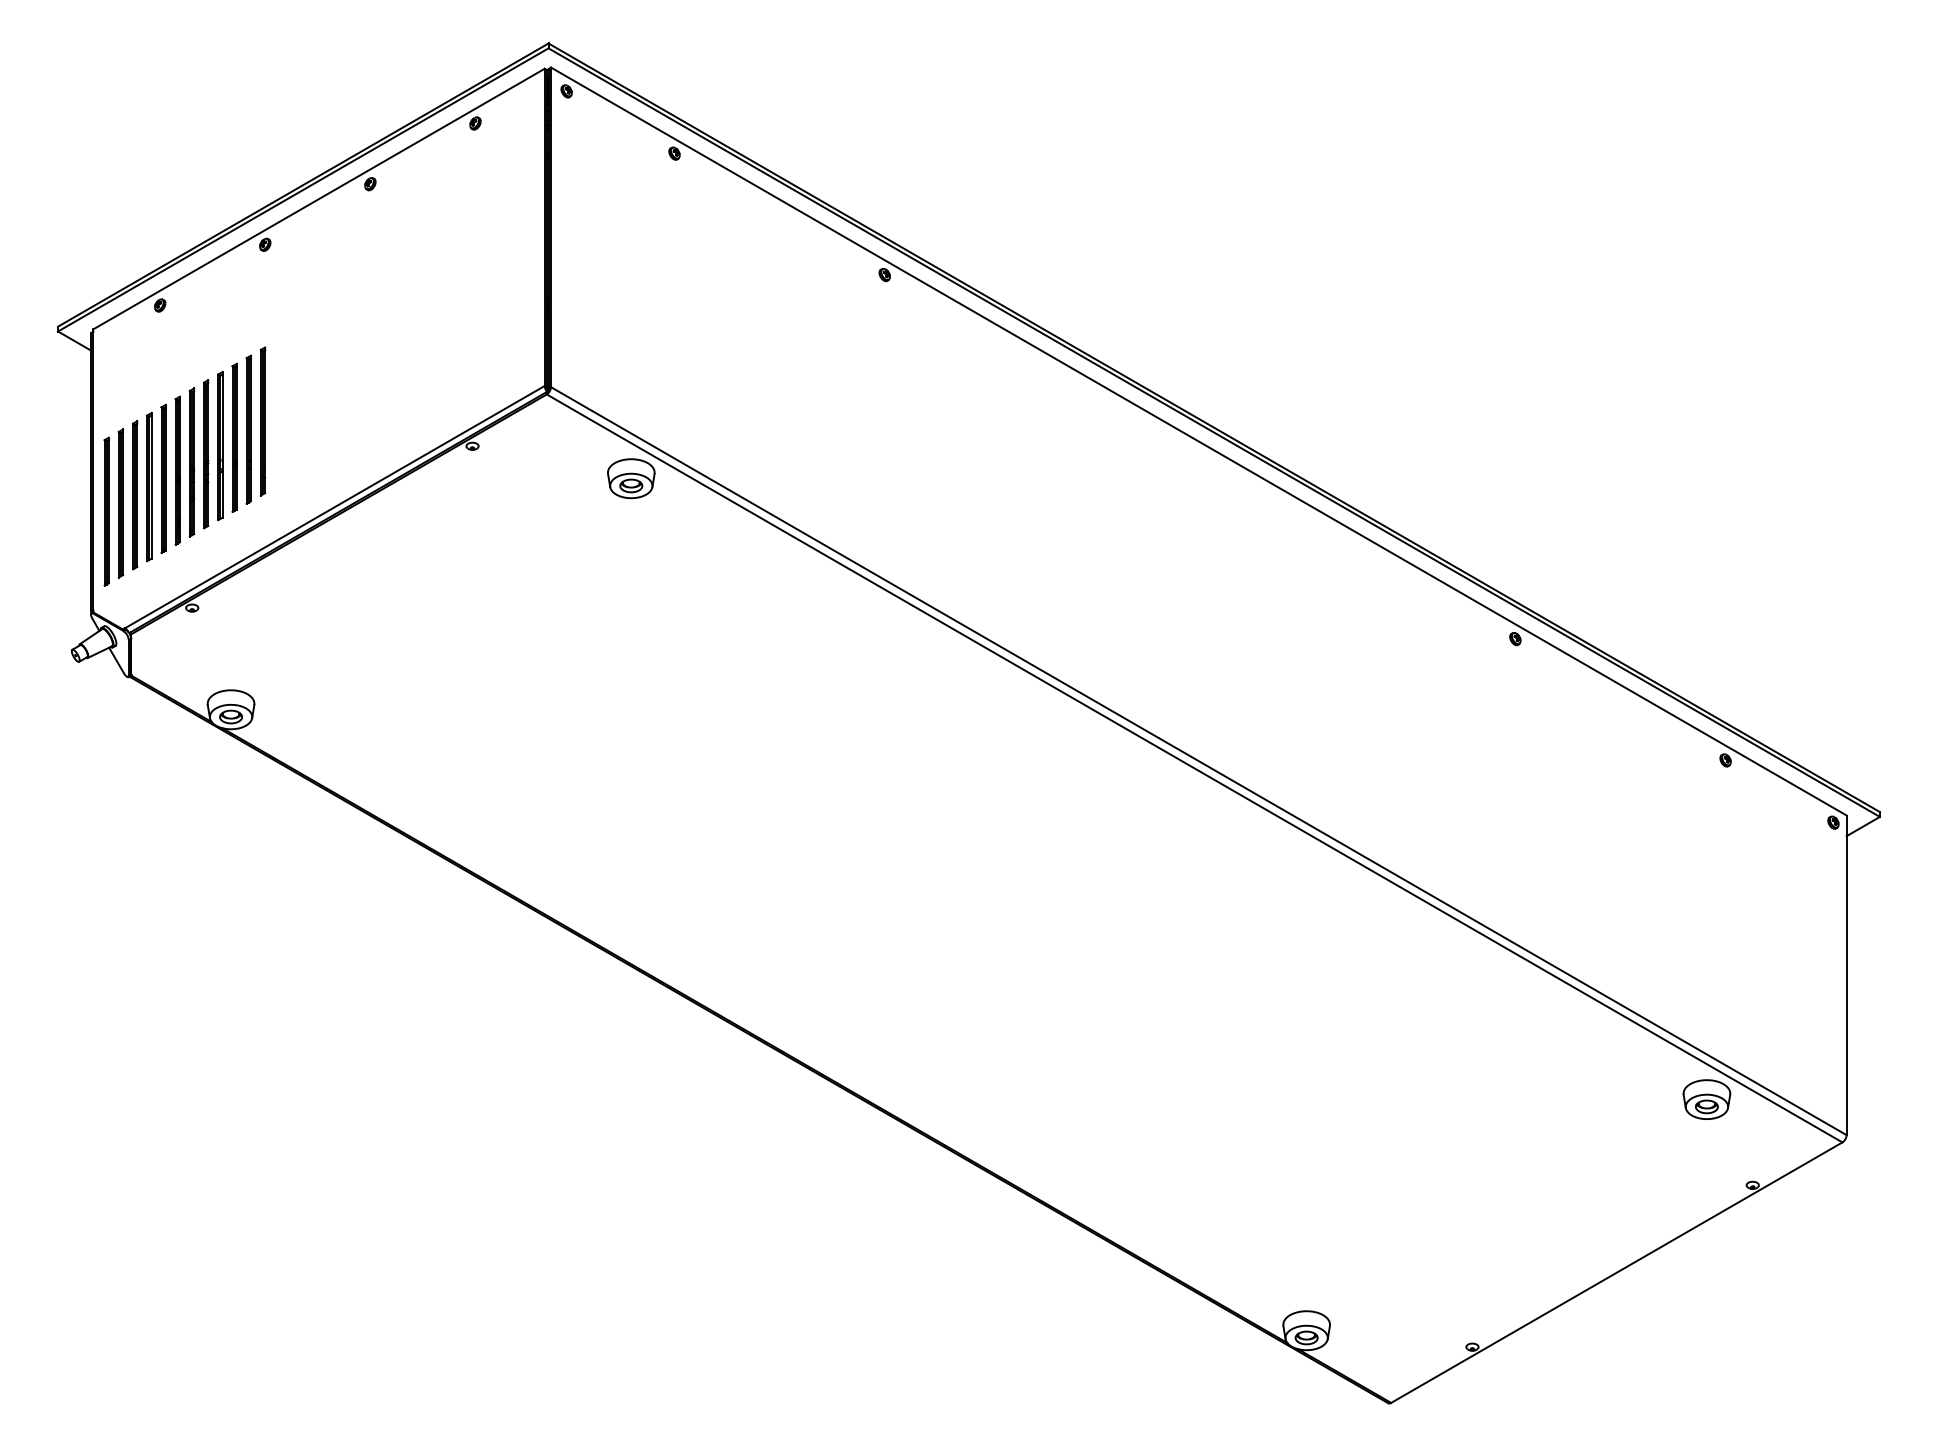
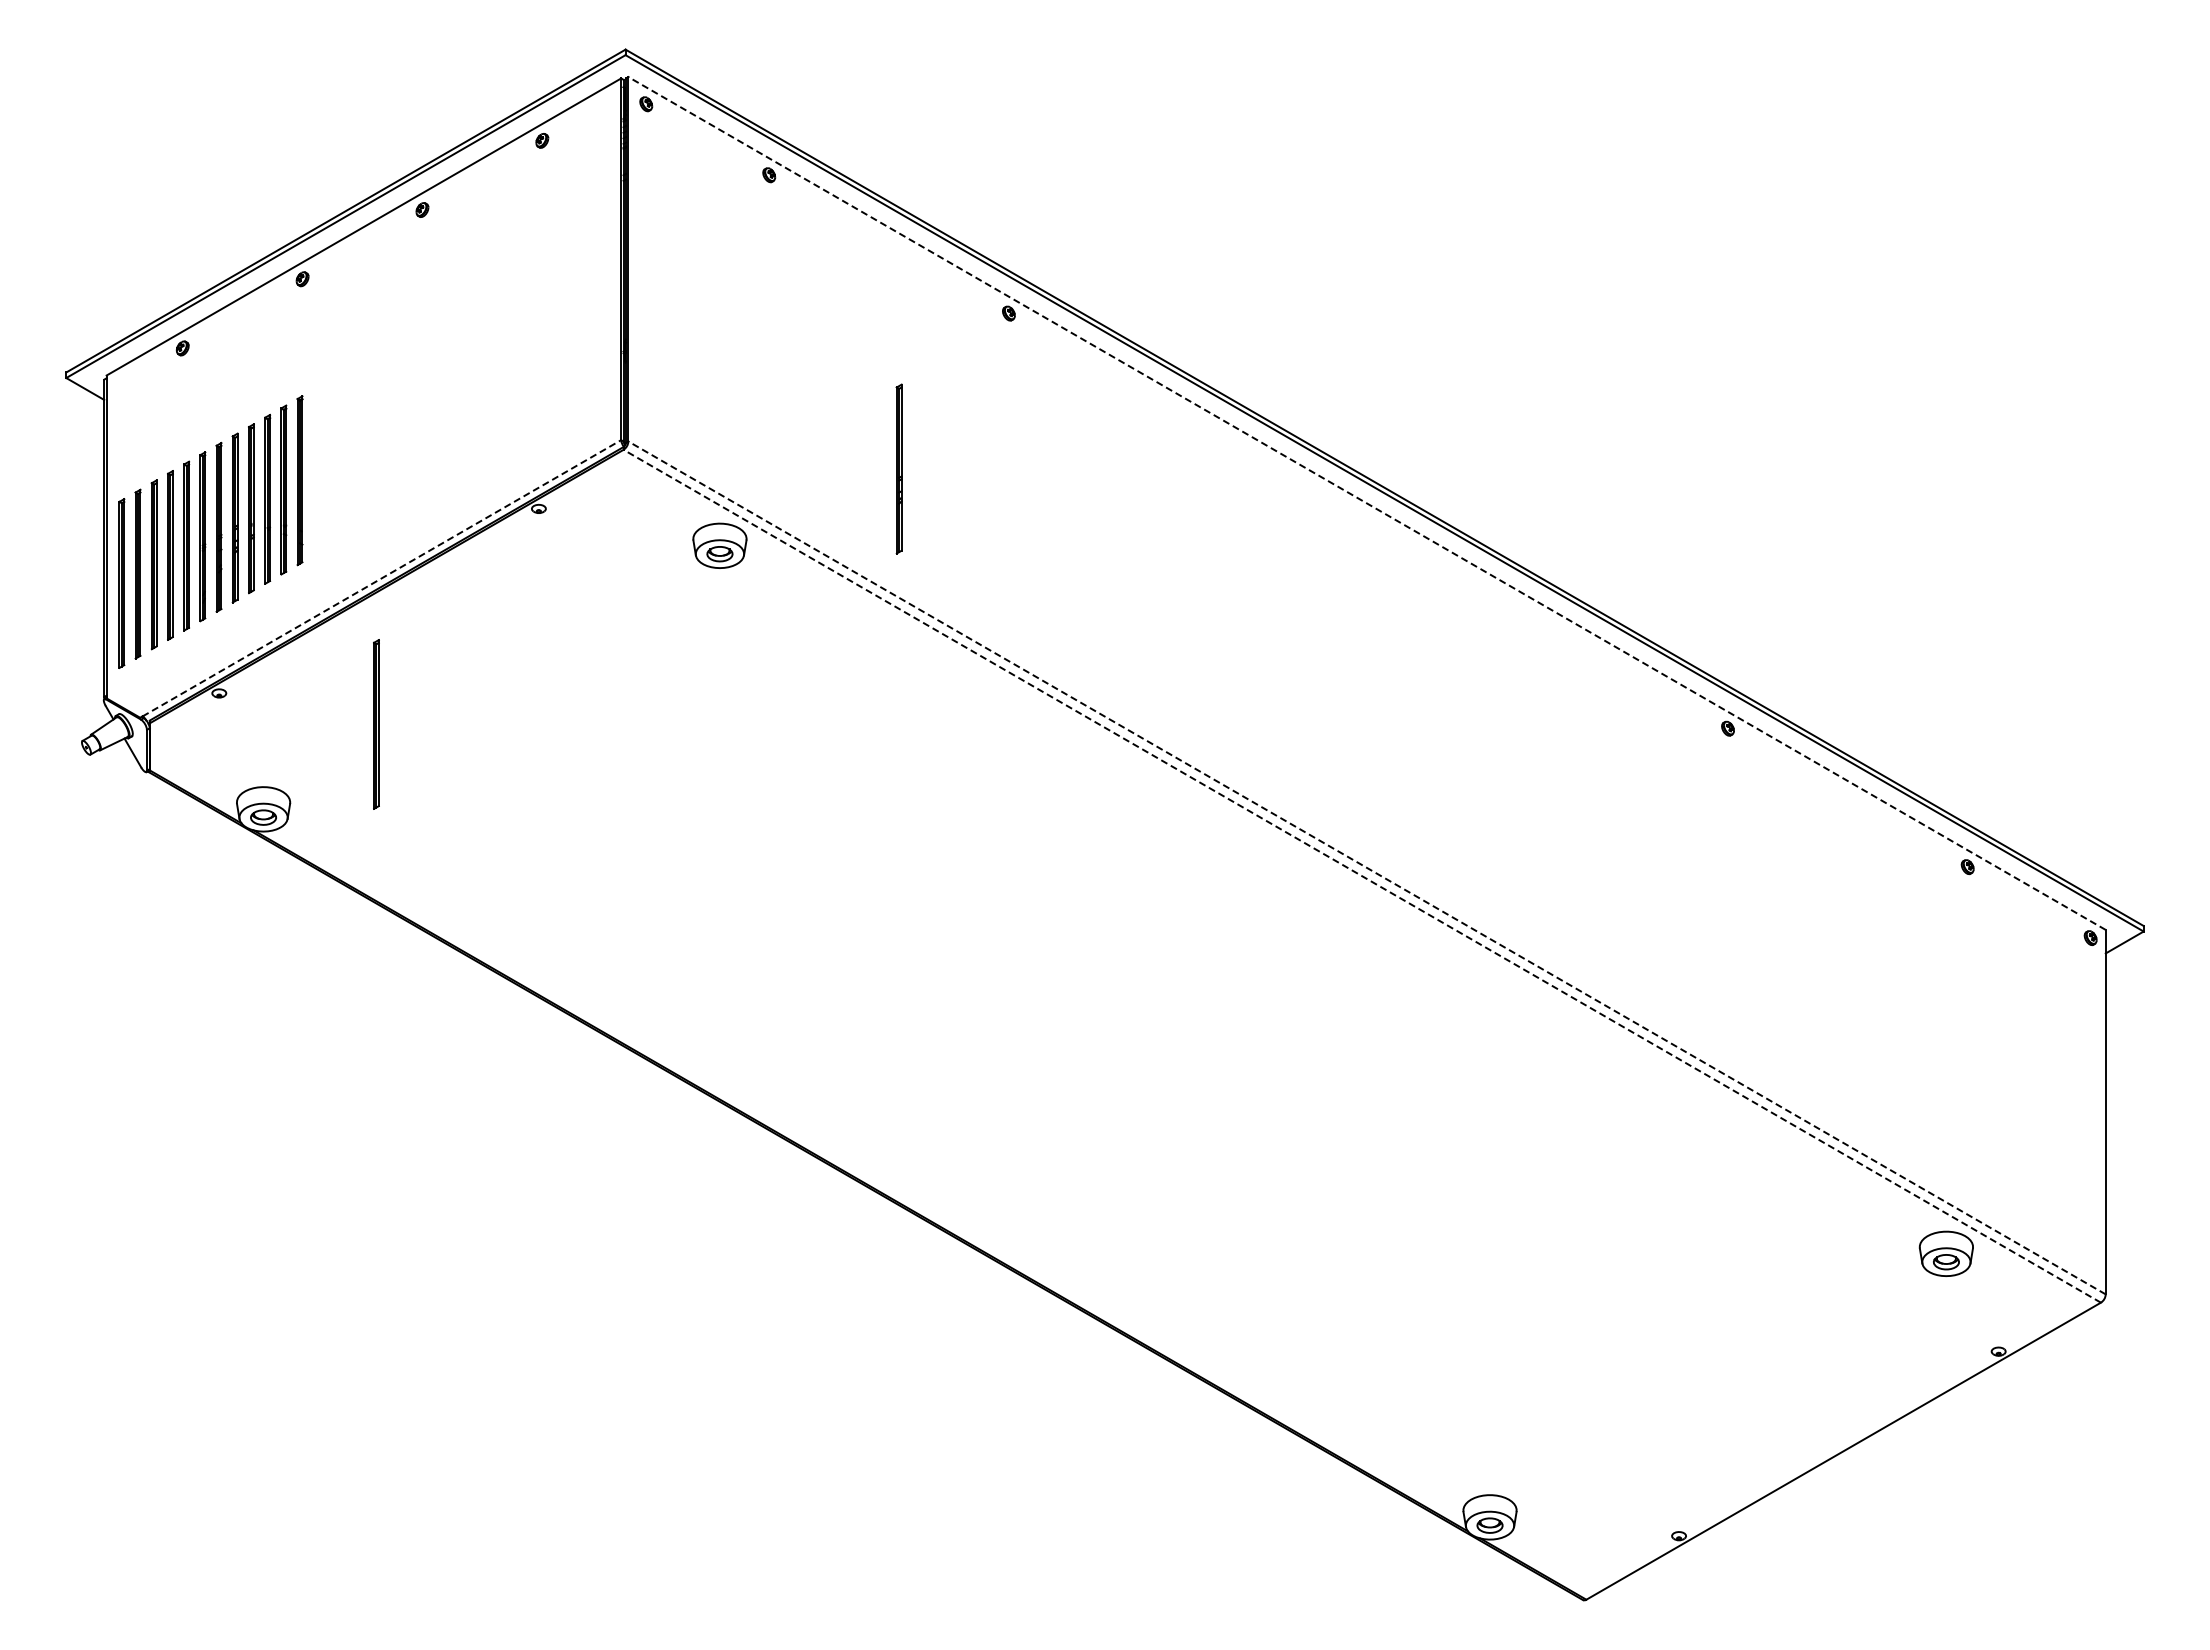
part: (787, 410) -> (898, 468), added
line: (1199, 441) -> (1367, 503), solid -> dashed
line: (335, 507) -> (382, 578), solid -> dashed
part: (330, 635) -> (376, 724), added
line: (1199, 760) -> (1367, 867), solid -> dashed
line: (1194, 768) -> (1362, 876), solid -> dashed

